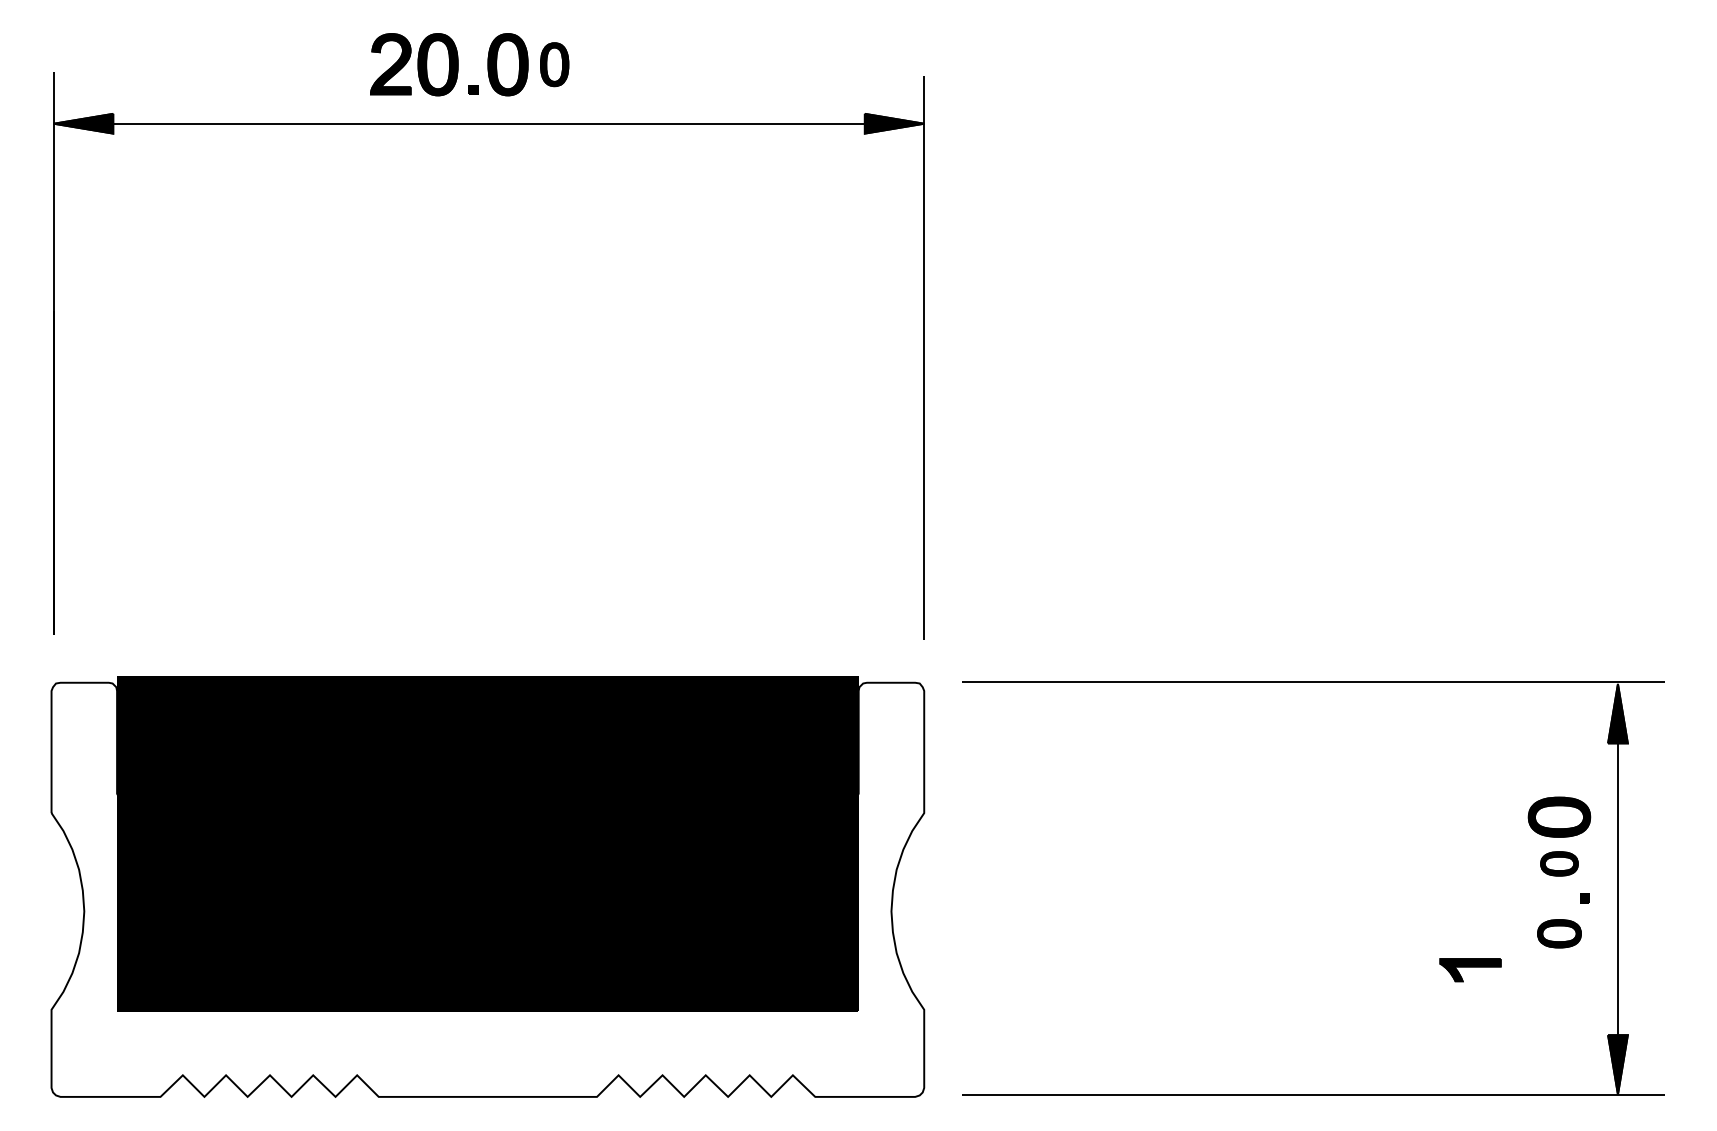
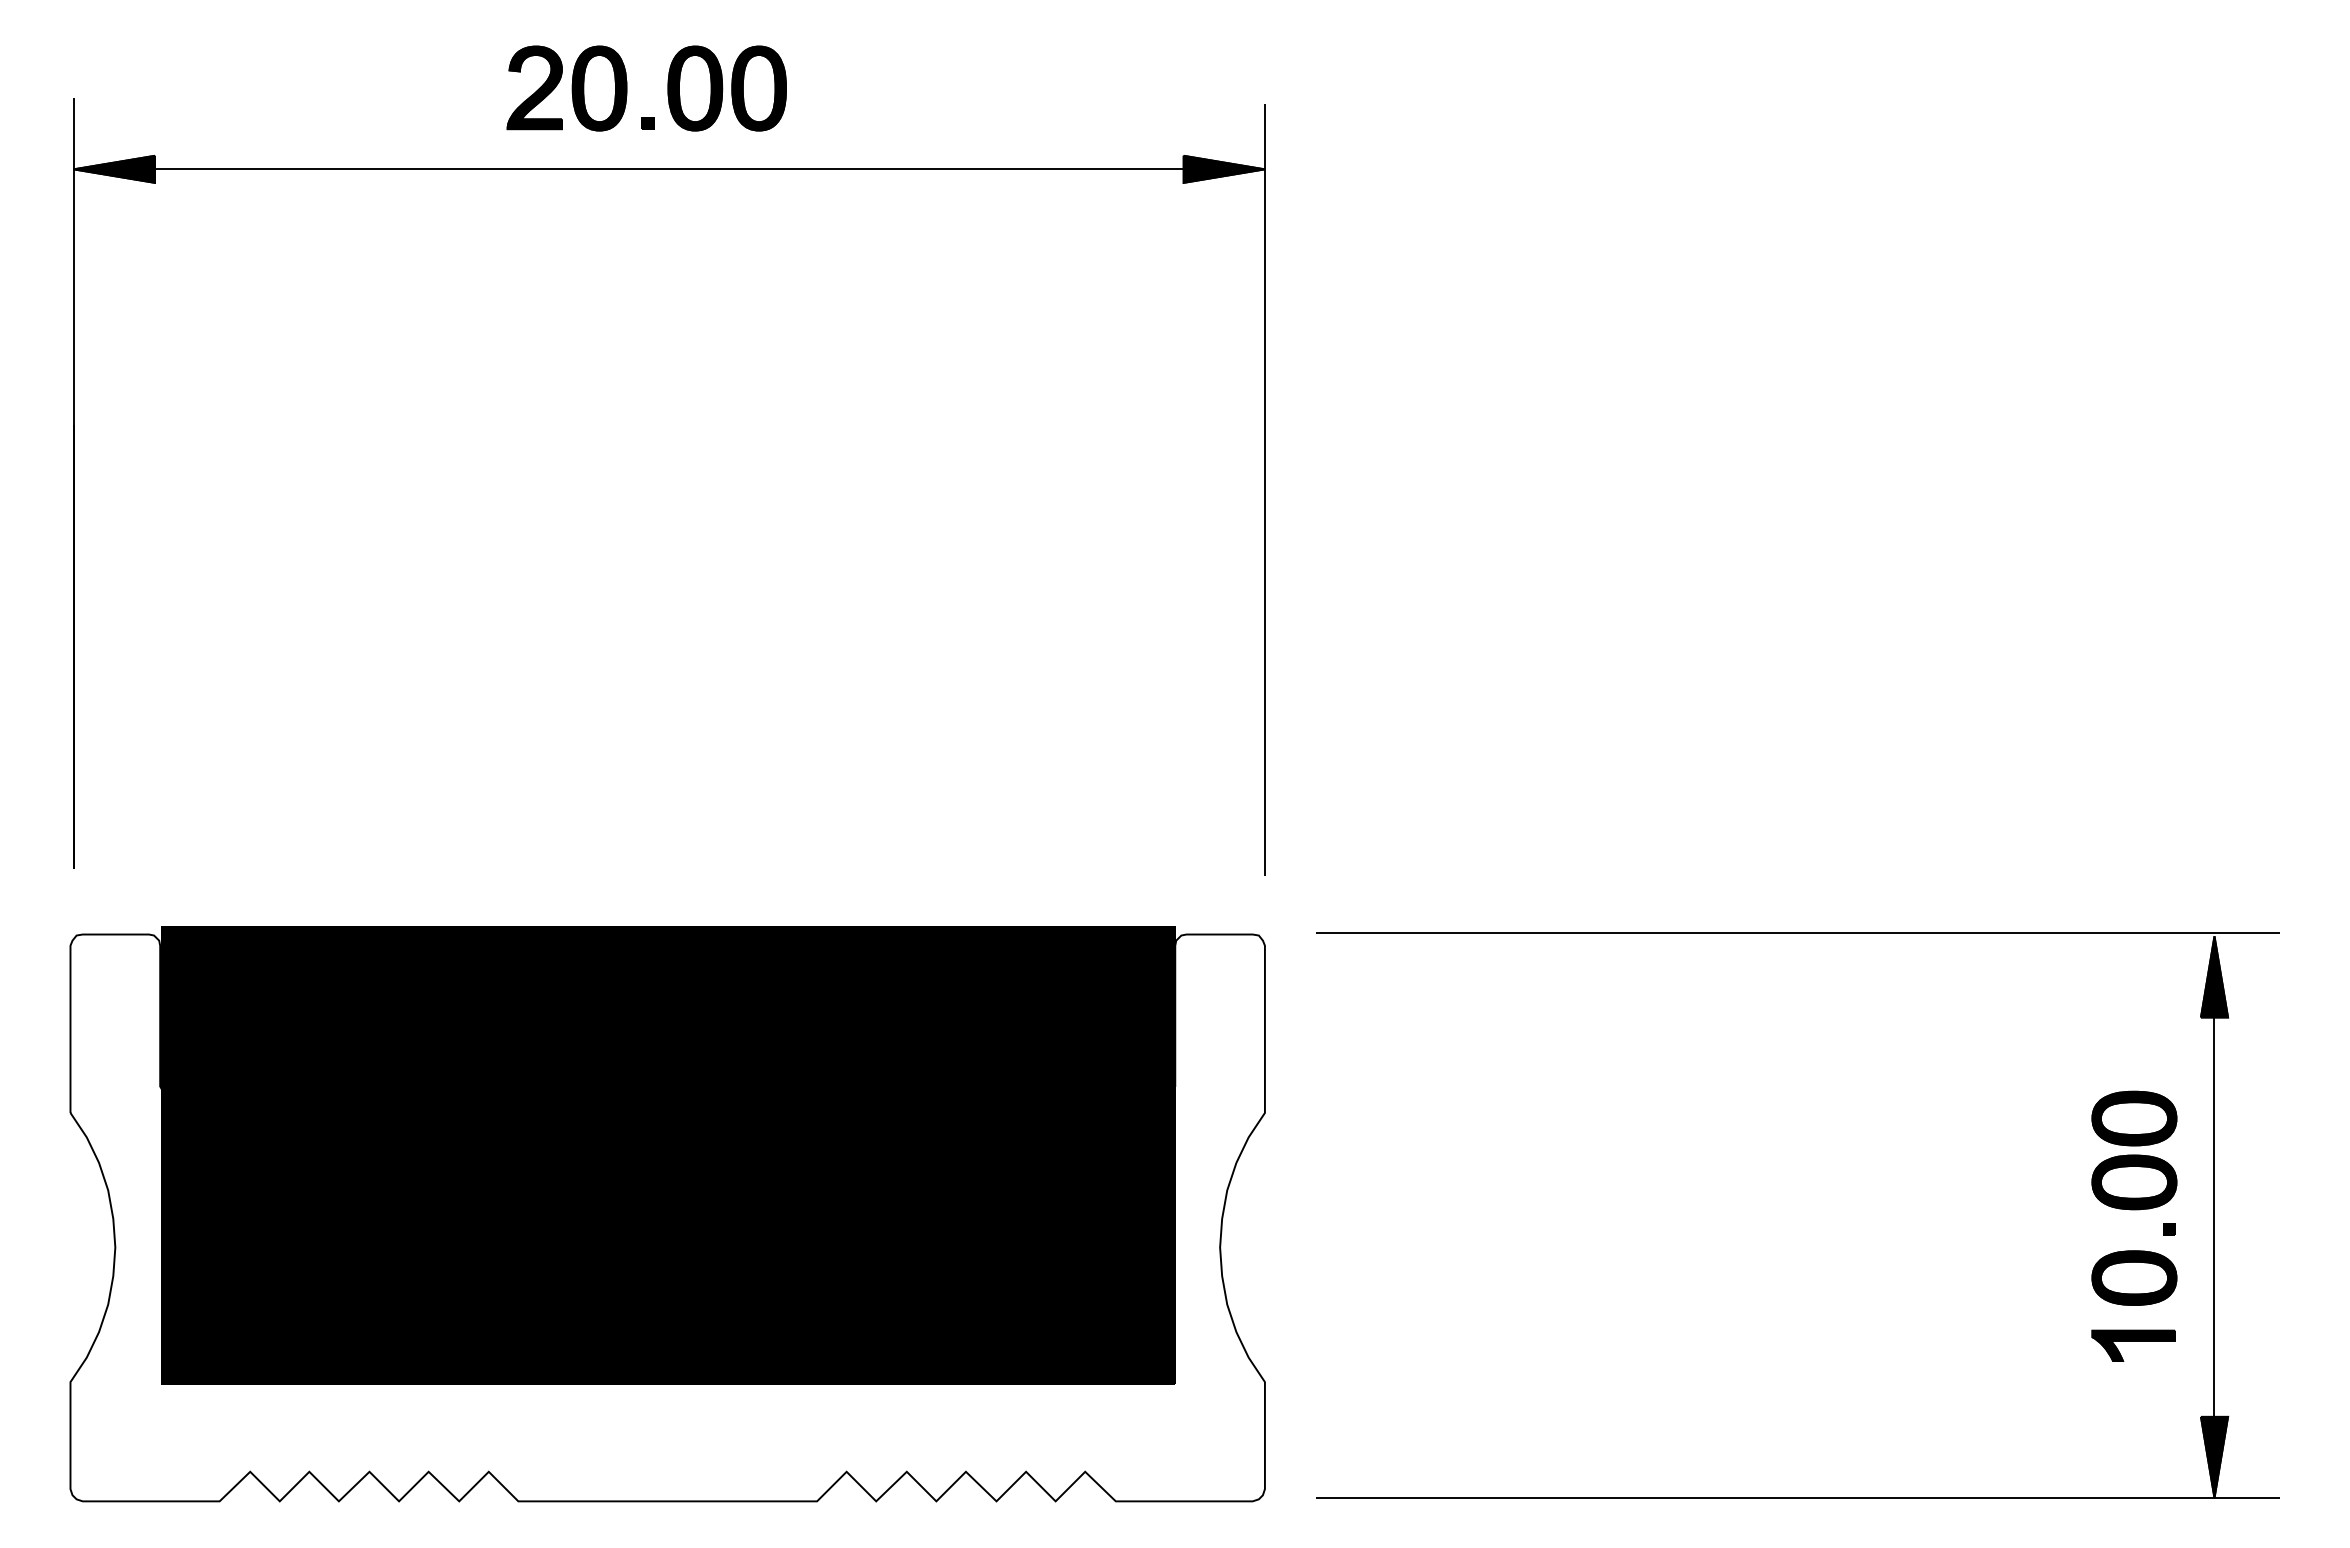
part: (554, 64) -> (758, 88), size x1.43
part: (1559, 863) -> (2134, 1182), size x1.67
part: (1559, 933) -> (2134, 1277), size x1.43
part: (1470, 969) -> (2133, 1345), moved

